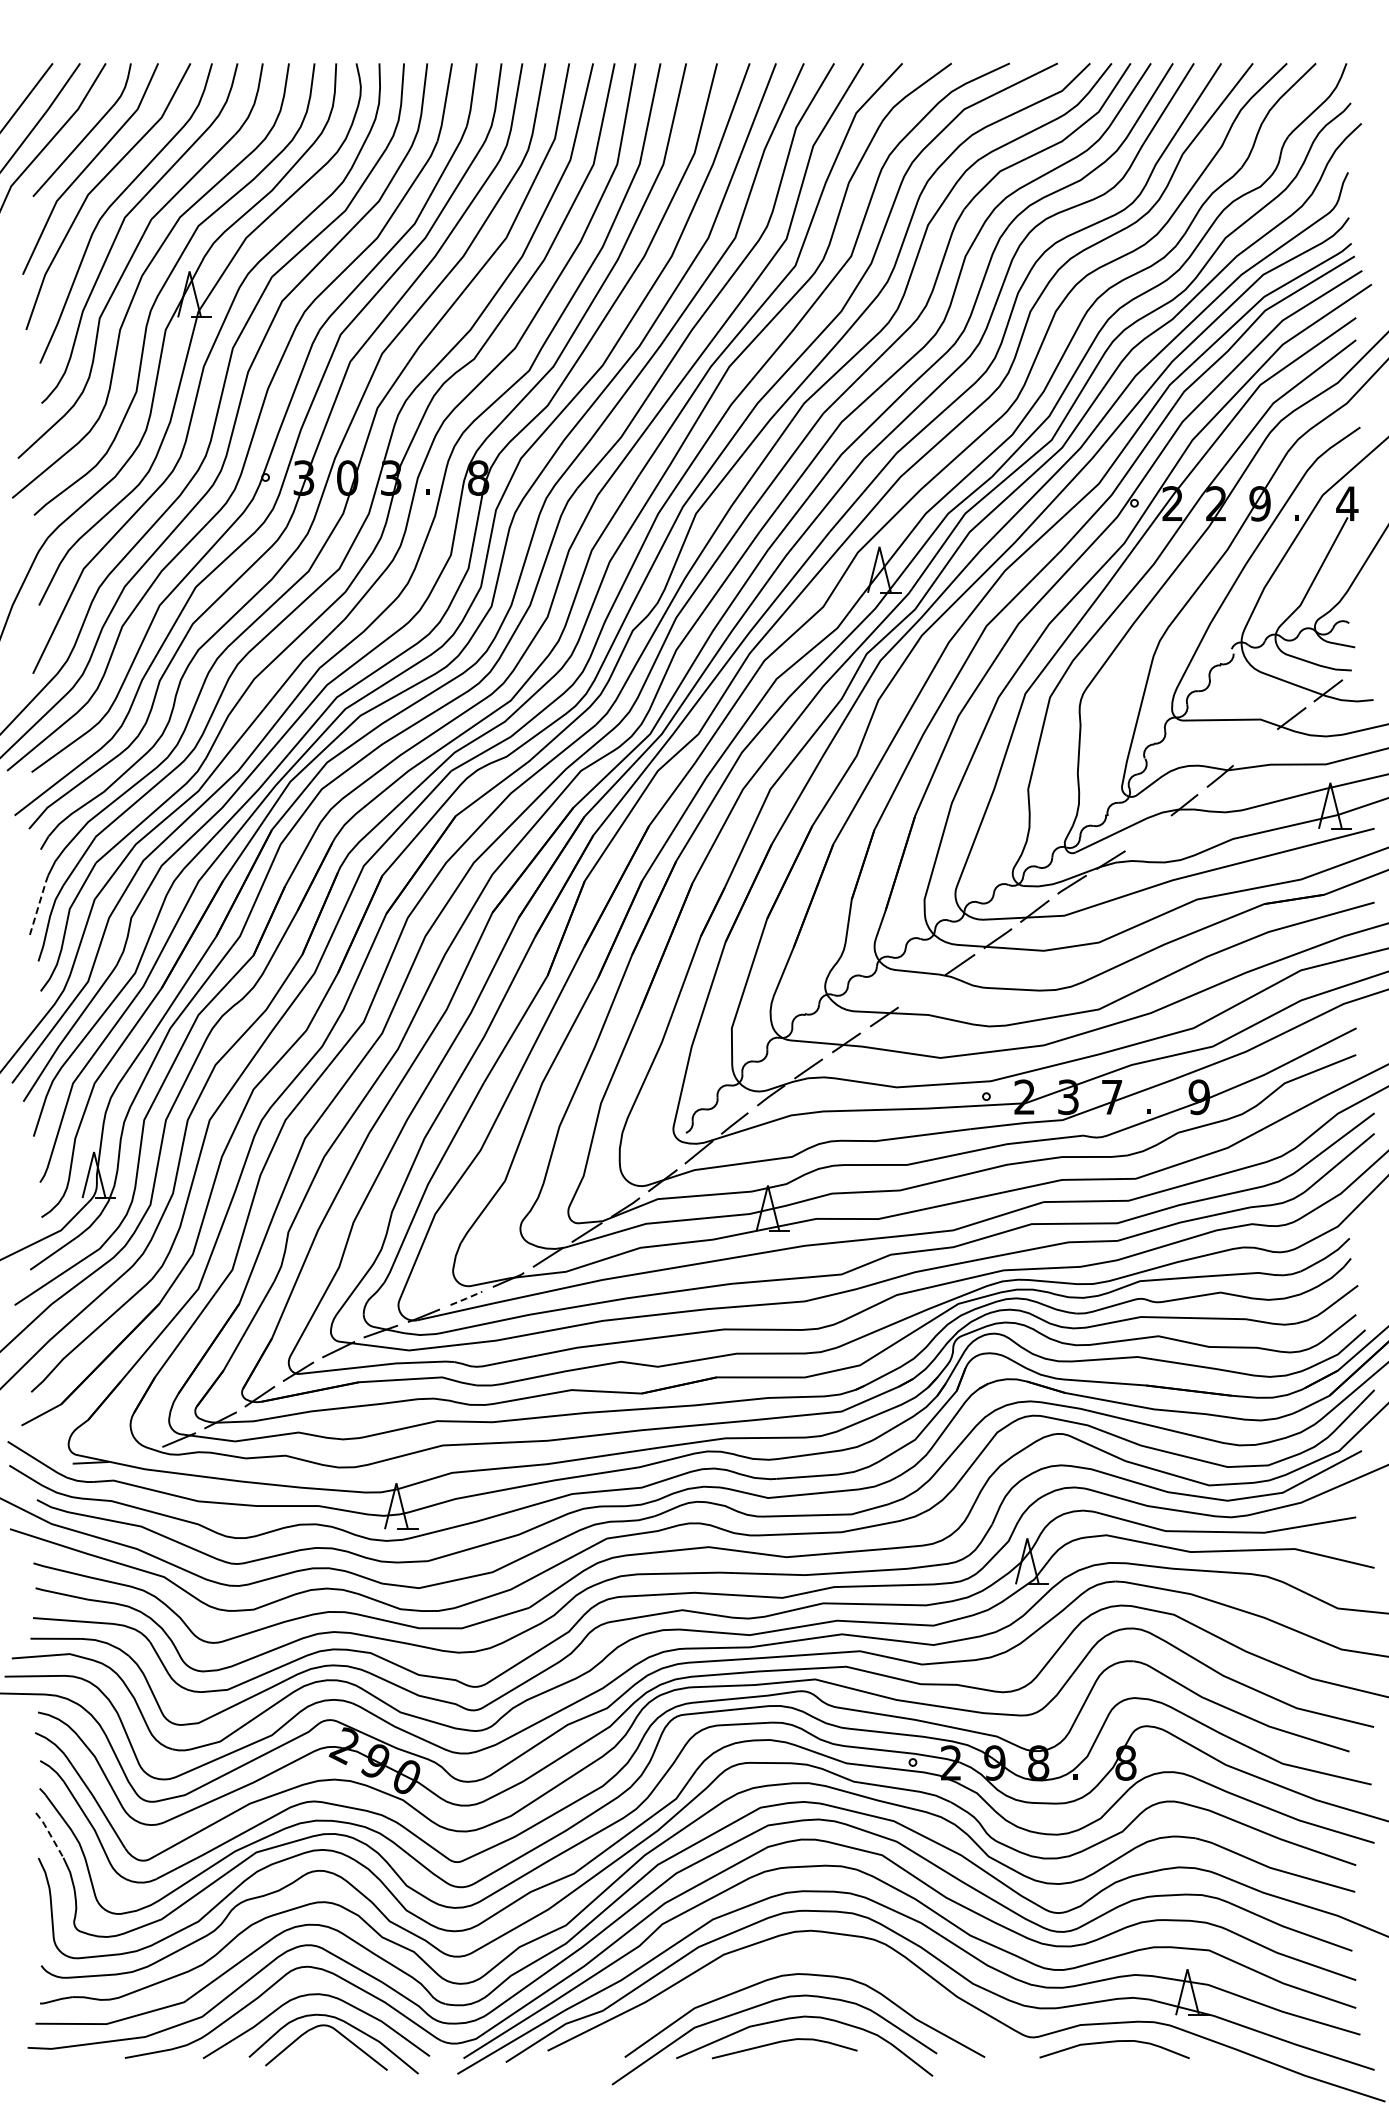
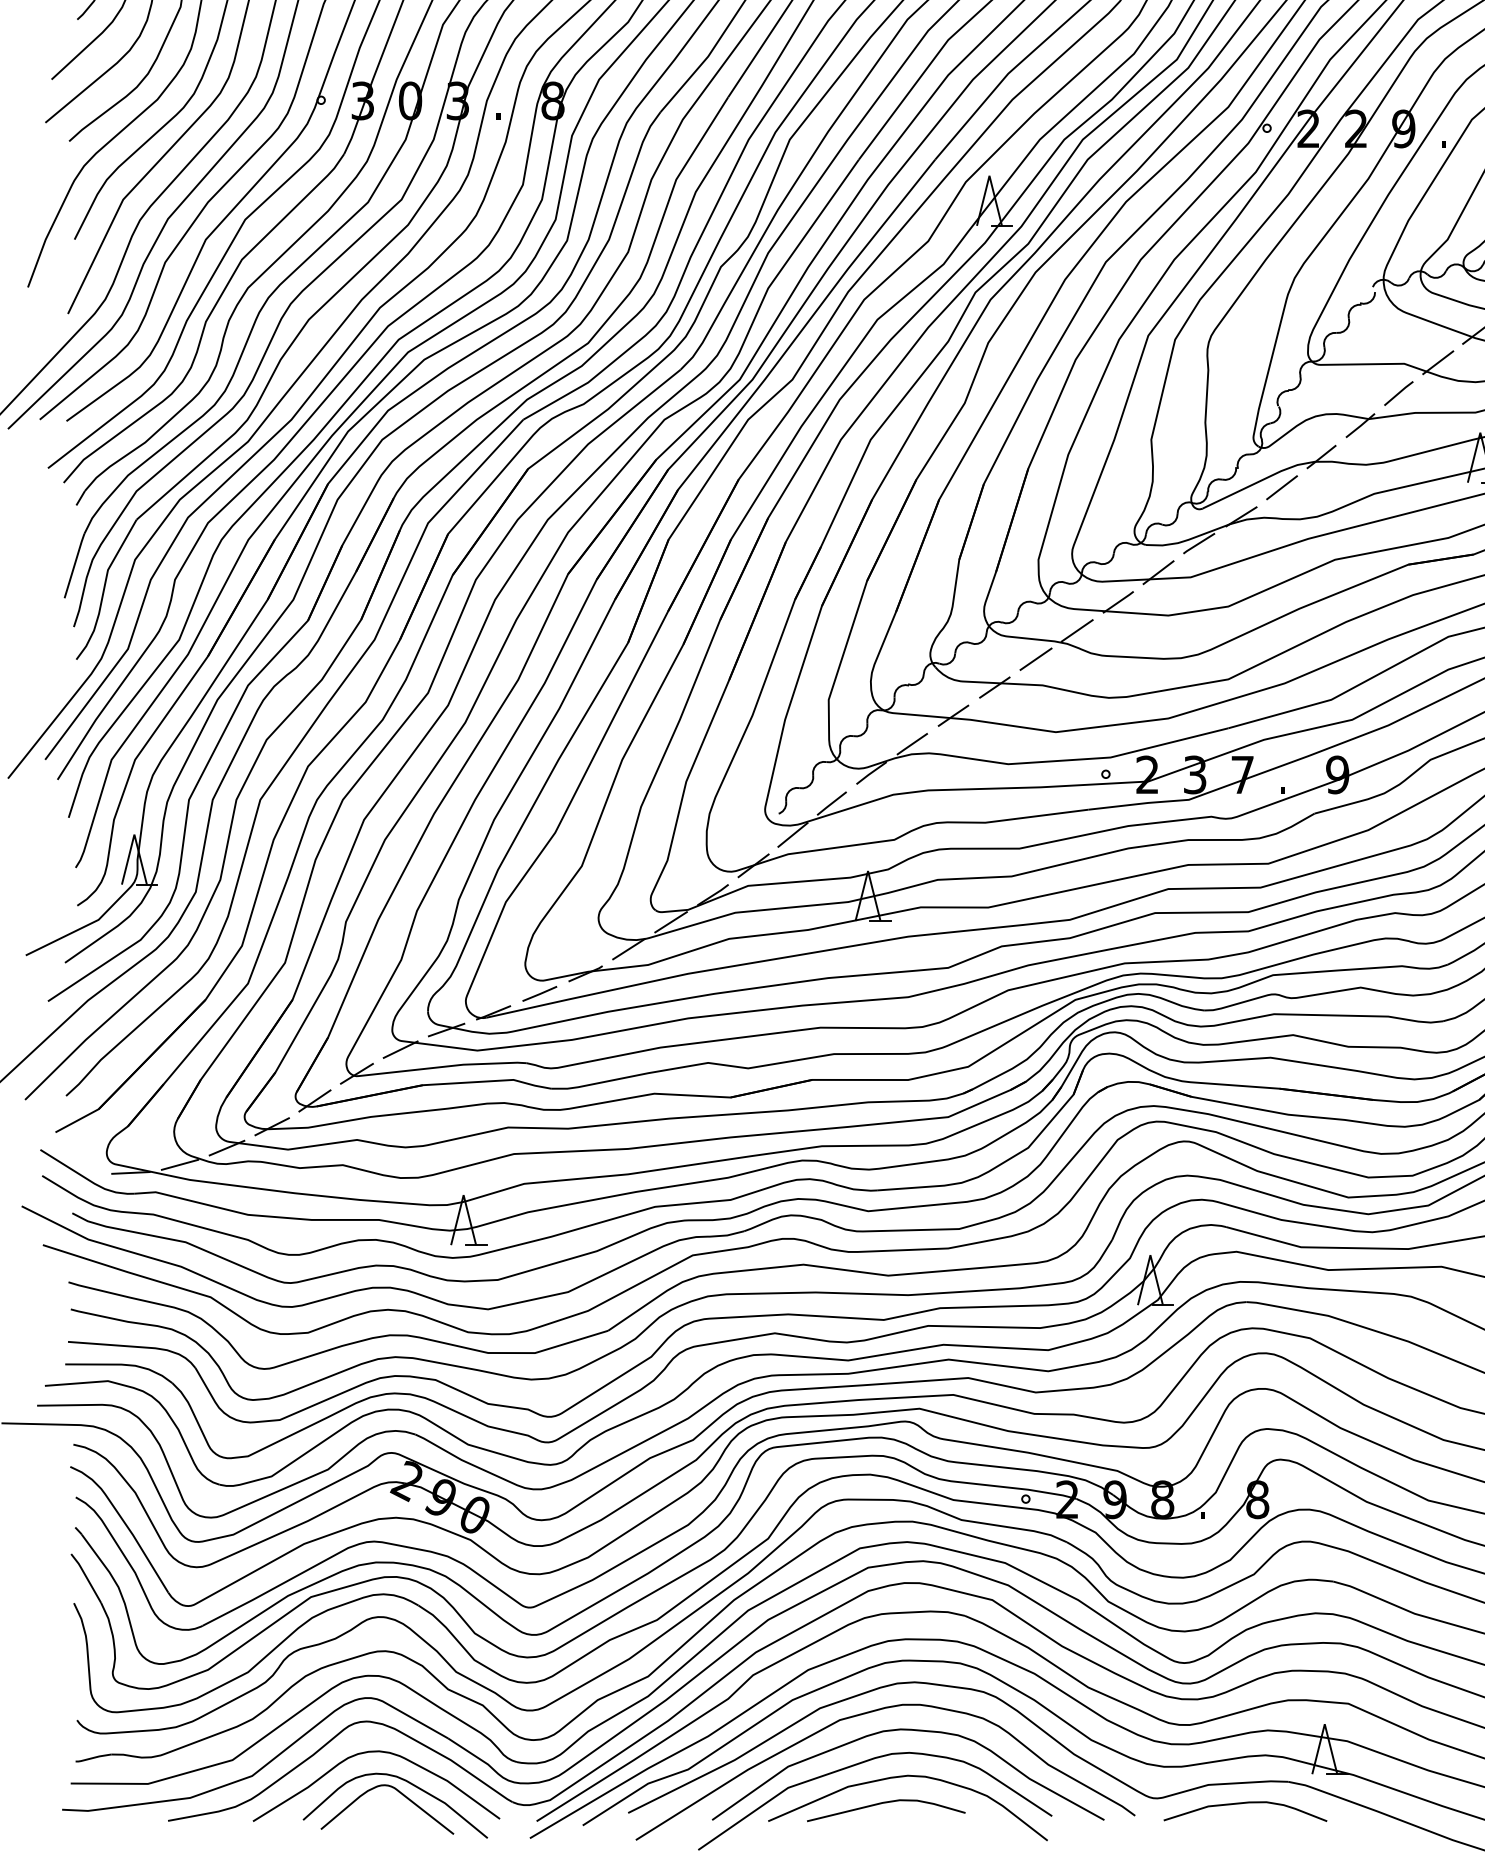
line: (1255, 746) -> (1398, 393), added
line: (1147, 832) -> (1281, 486), added
line: (39, 904) -> (75, 565), dashed -> solid
line: (922, 990) -> (1036, 658), added
line: (466, 1298) -> (539, 994), dashed -> solid
line: (135, 1455) -> (179, 1164), added
line: (49, 1833) -> (85, 1576), dashed -> solid
curve: (765, 1960) -> (865, 1714), added

